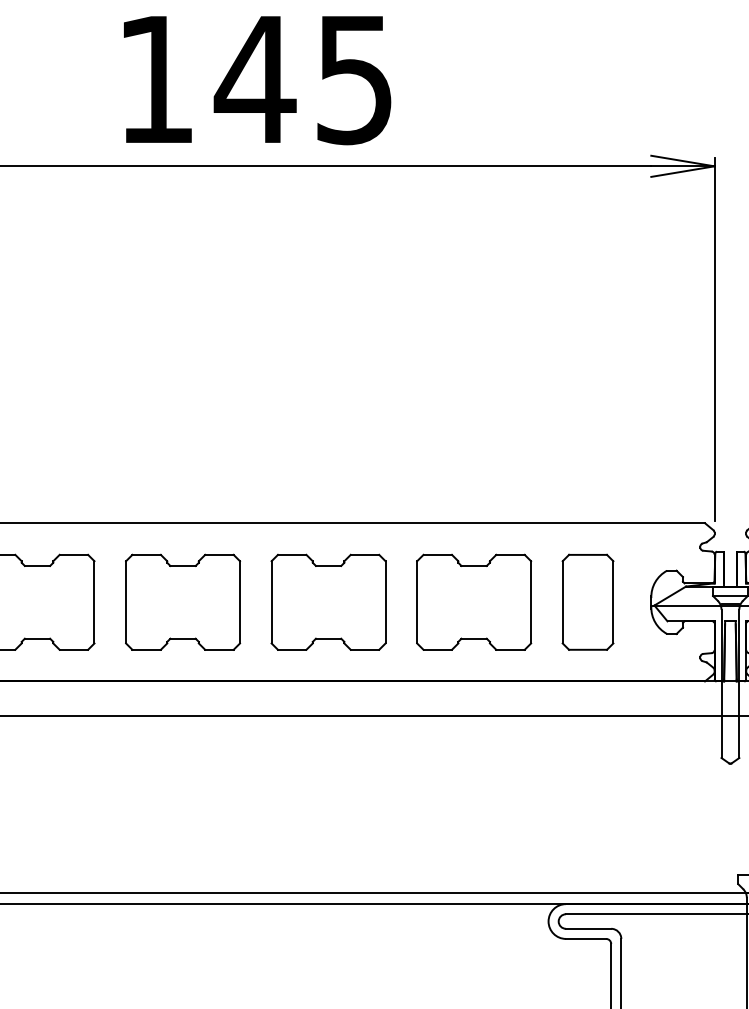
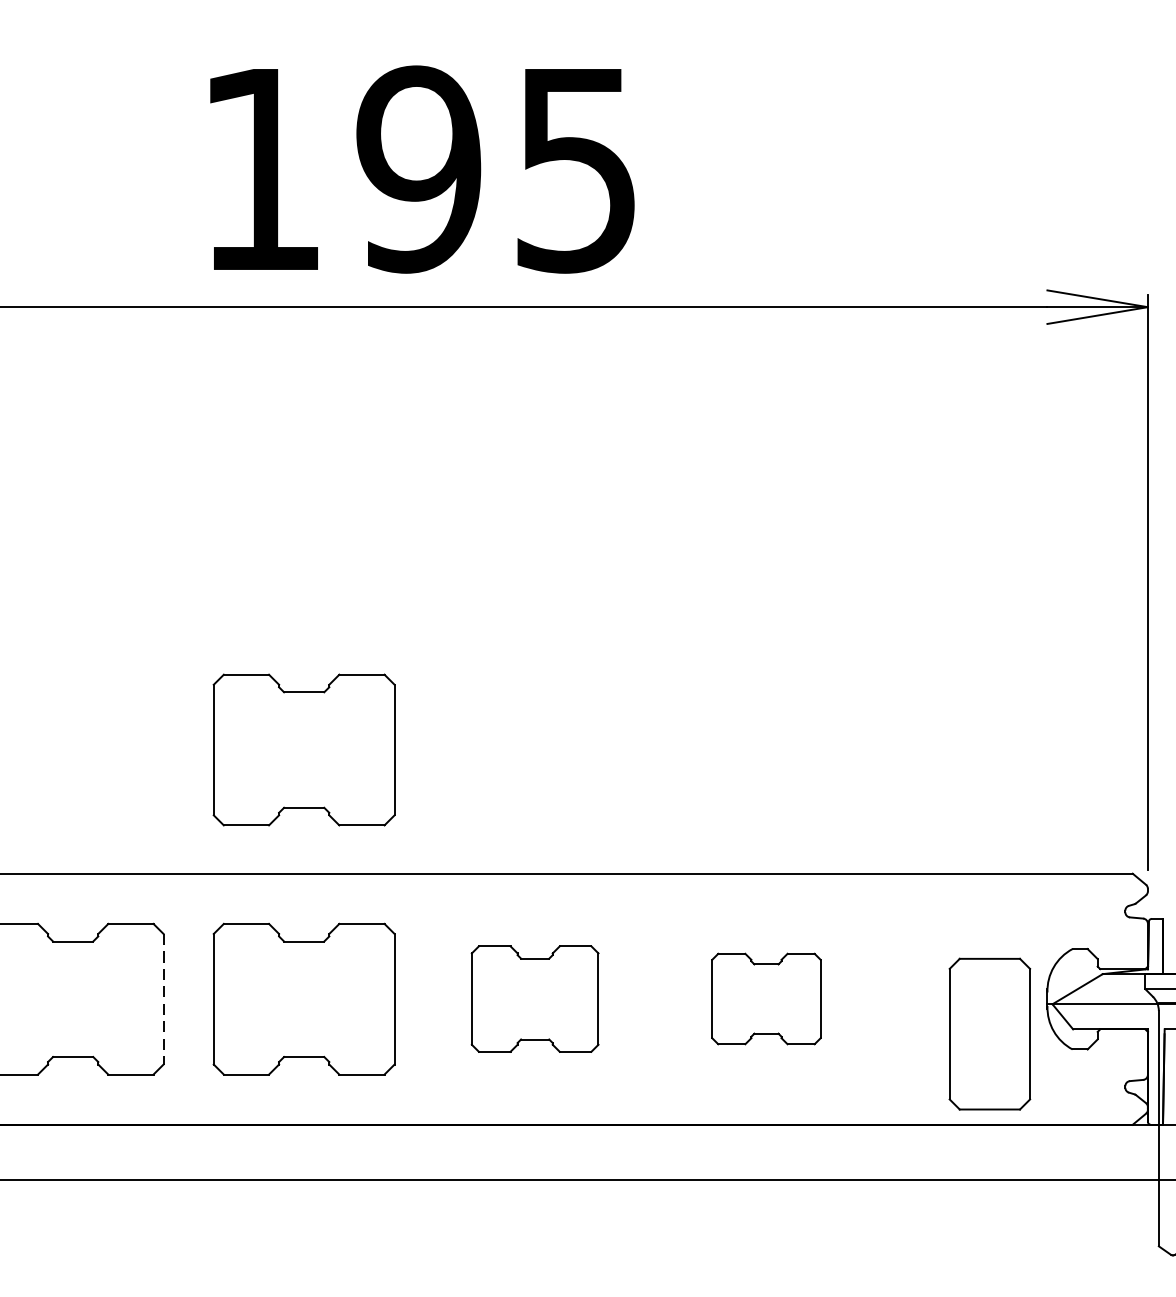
text: (254, 79) -> (417, 169), 145 -> 195
part: (183, 444) -> (304, 748), added
part: (328, 601) -> (535, 997), size x0.7
part: (474, 601) -> (766, 997), size x0.6
part: (587, 601) -> (989, 1032), moved
line: (94, 602) -> (163, 999), solid -> dashed

